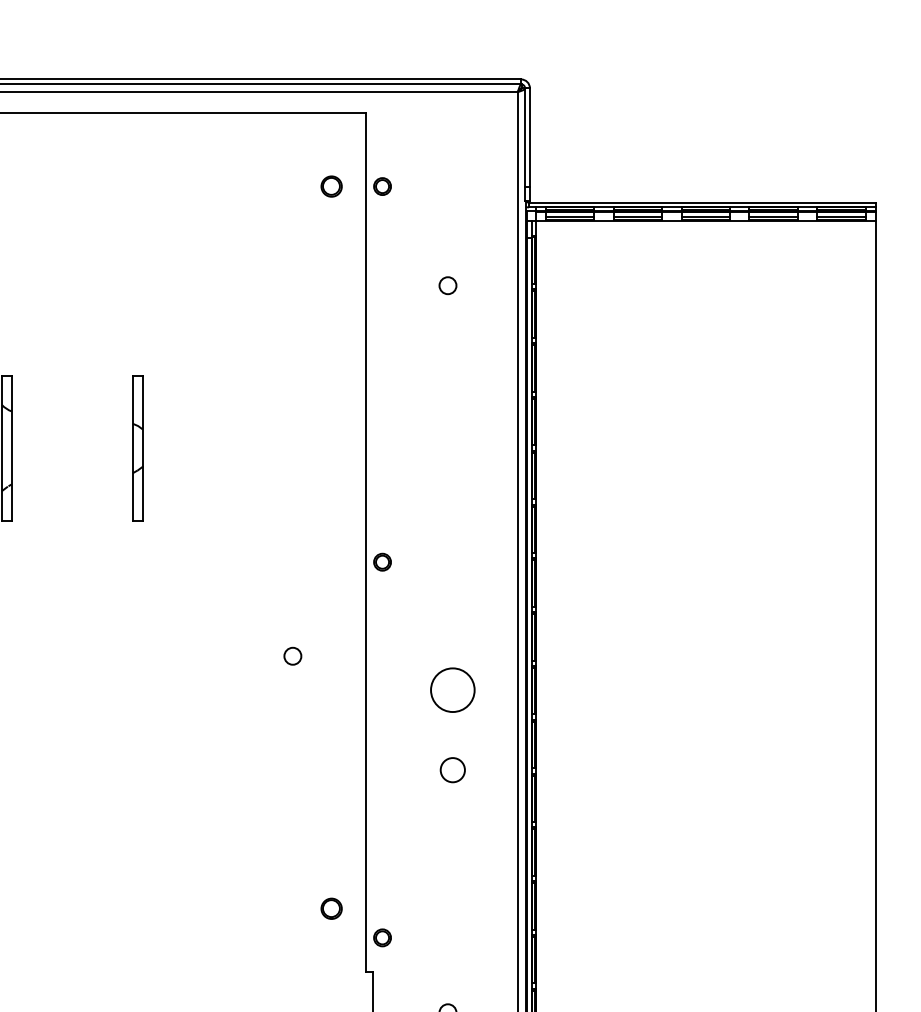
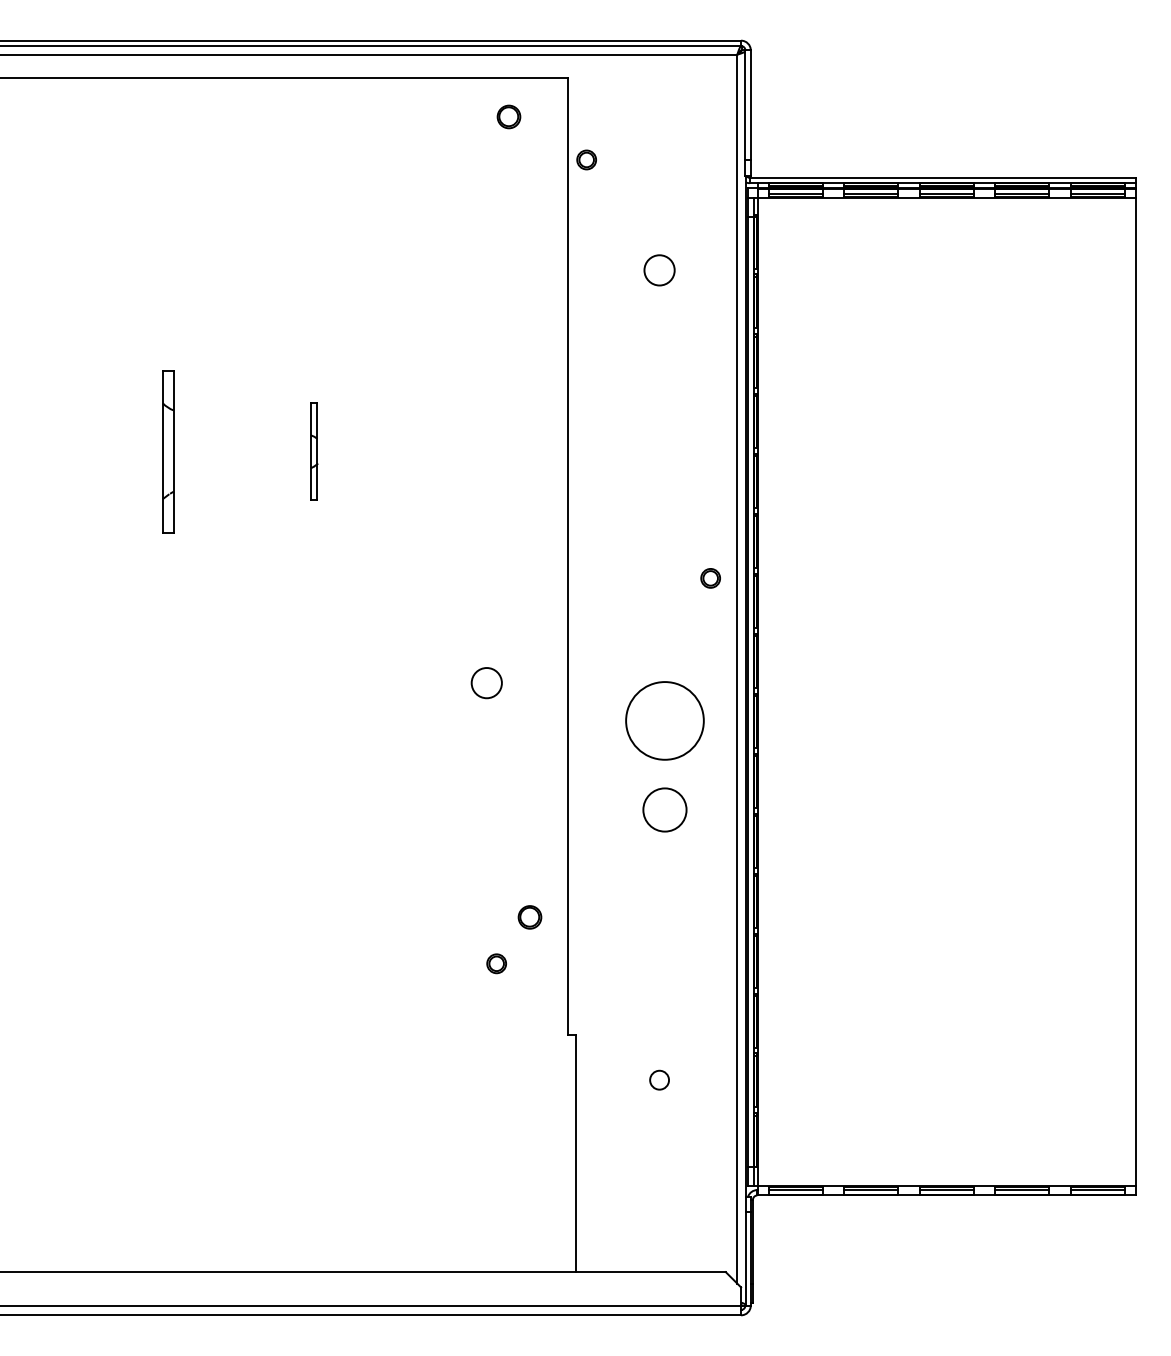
part: (331, 186) -> (508, 116), moved
circle: (447, 284) -> (659, 269), size x1.6
part: (138, 448) -> (314, 451), size x0.6
part: (382, 562) -> (710, 578), moved
circle: (292, 655) -> (486, 682), size x1.6
circle: (452, 689) -> (664, 720), size x1.6
circle: (452, 769) -> (664, 809), size x1.6
part: (331, 908) -> (529, 917), moved
part: (382, 937) -> (496, 963), moved

